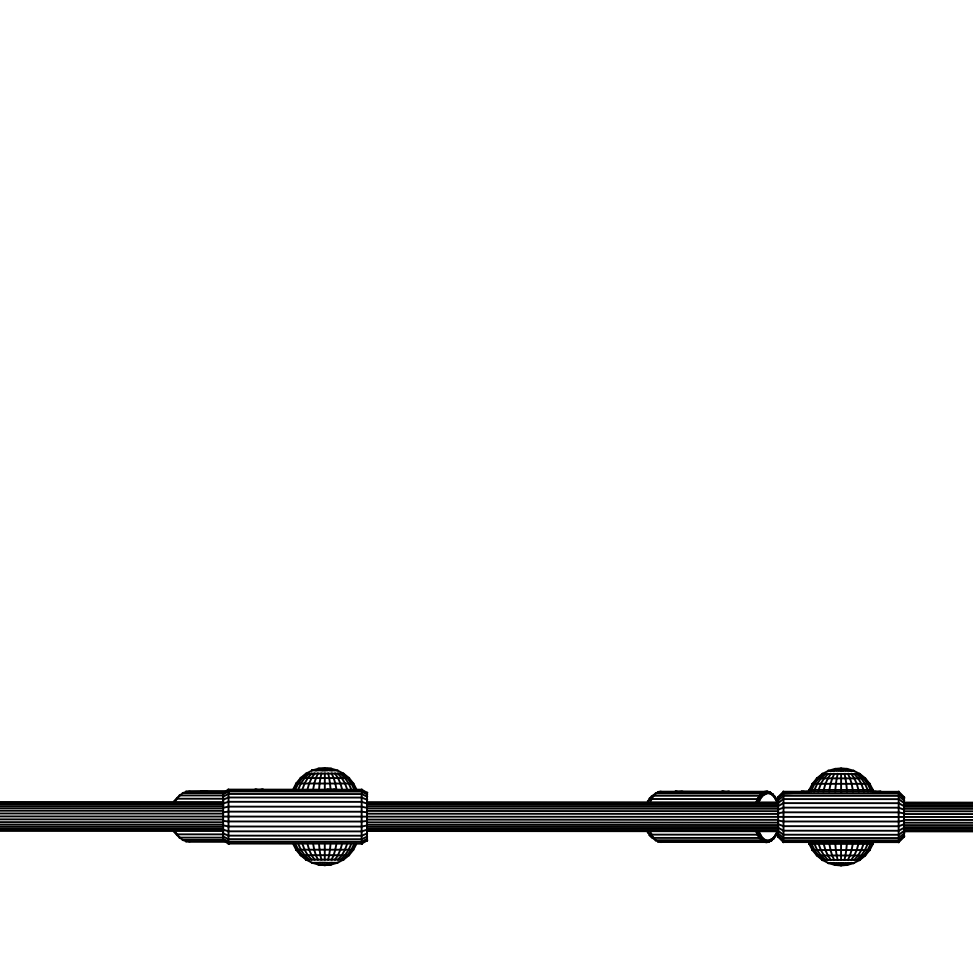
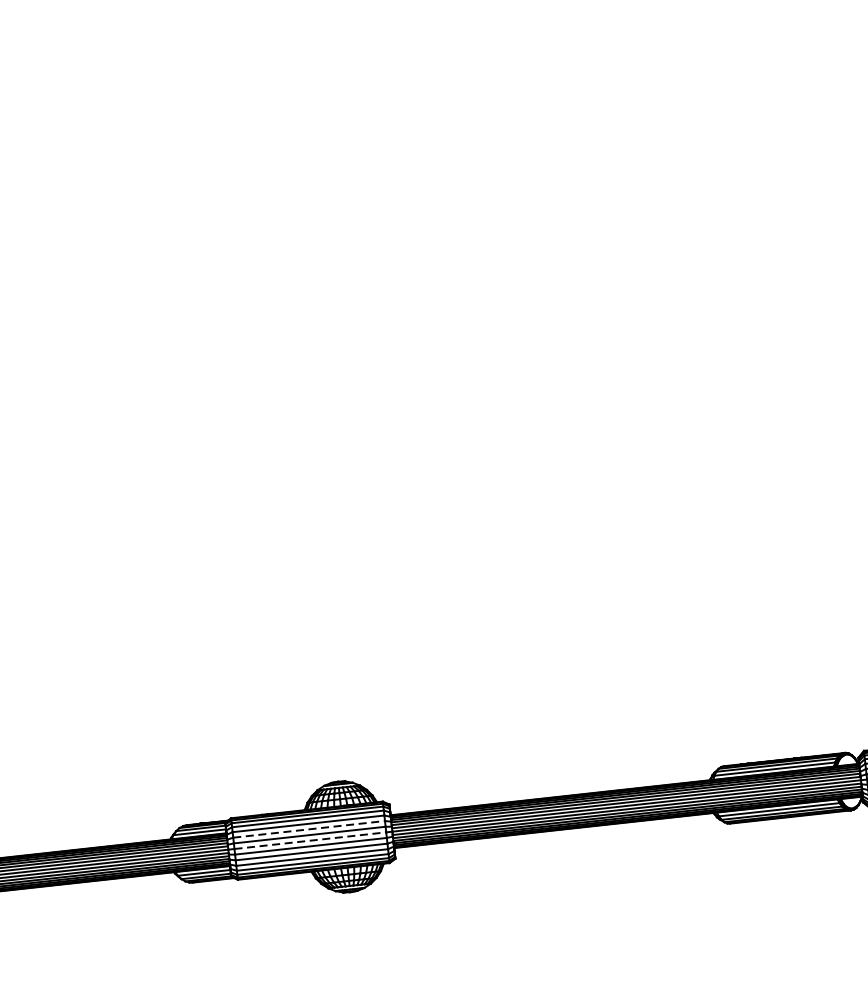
line: (295, 806) -> (309, 829), solid -> dashed
line: (295, 816) -> (310, 840), solid -> dashed

